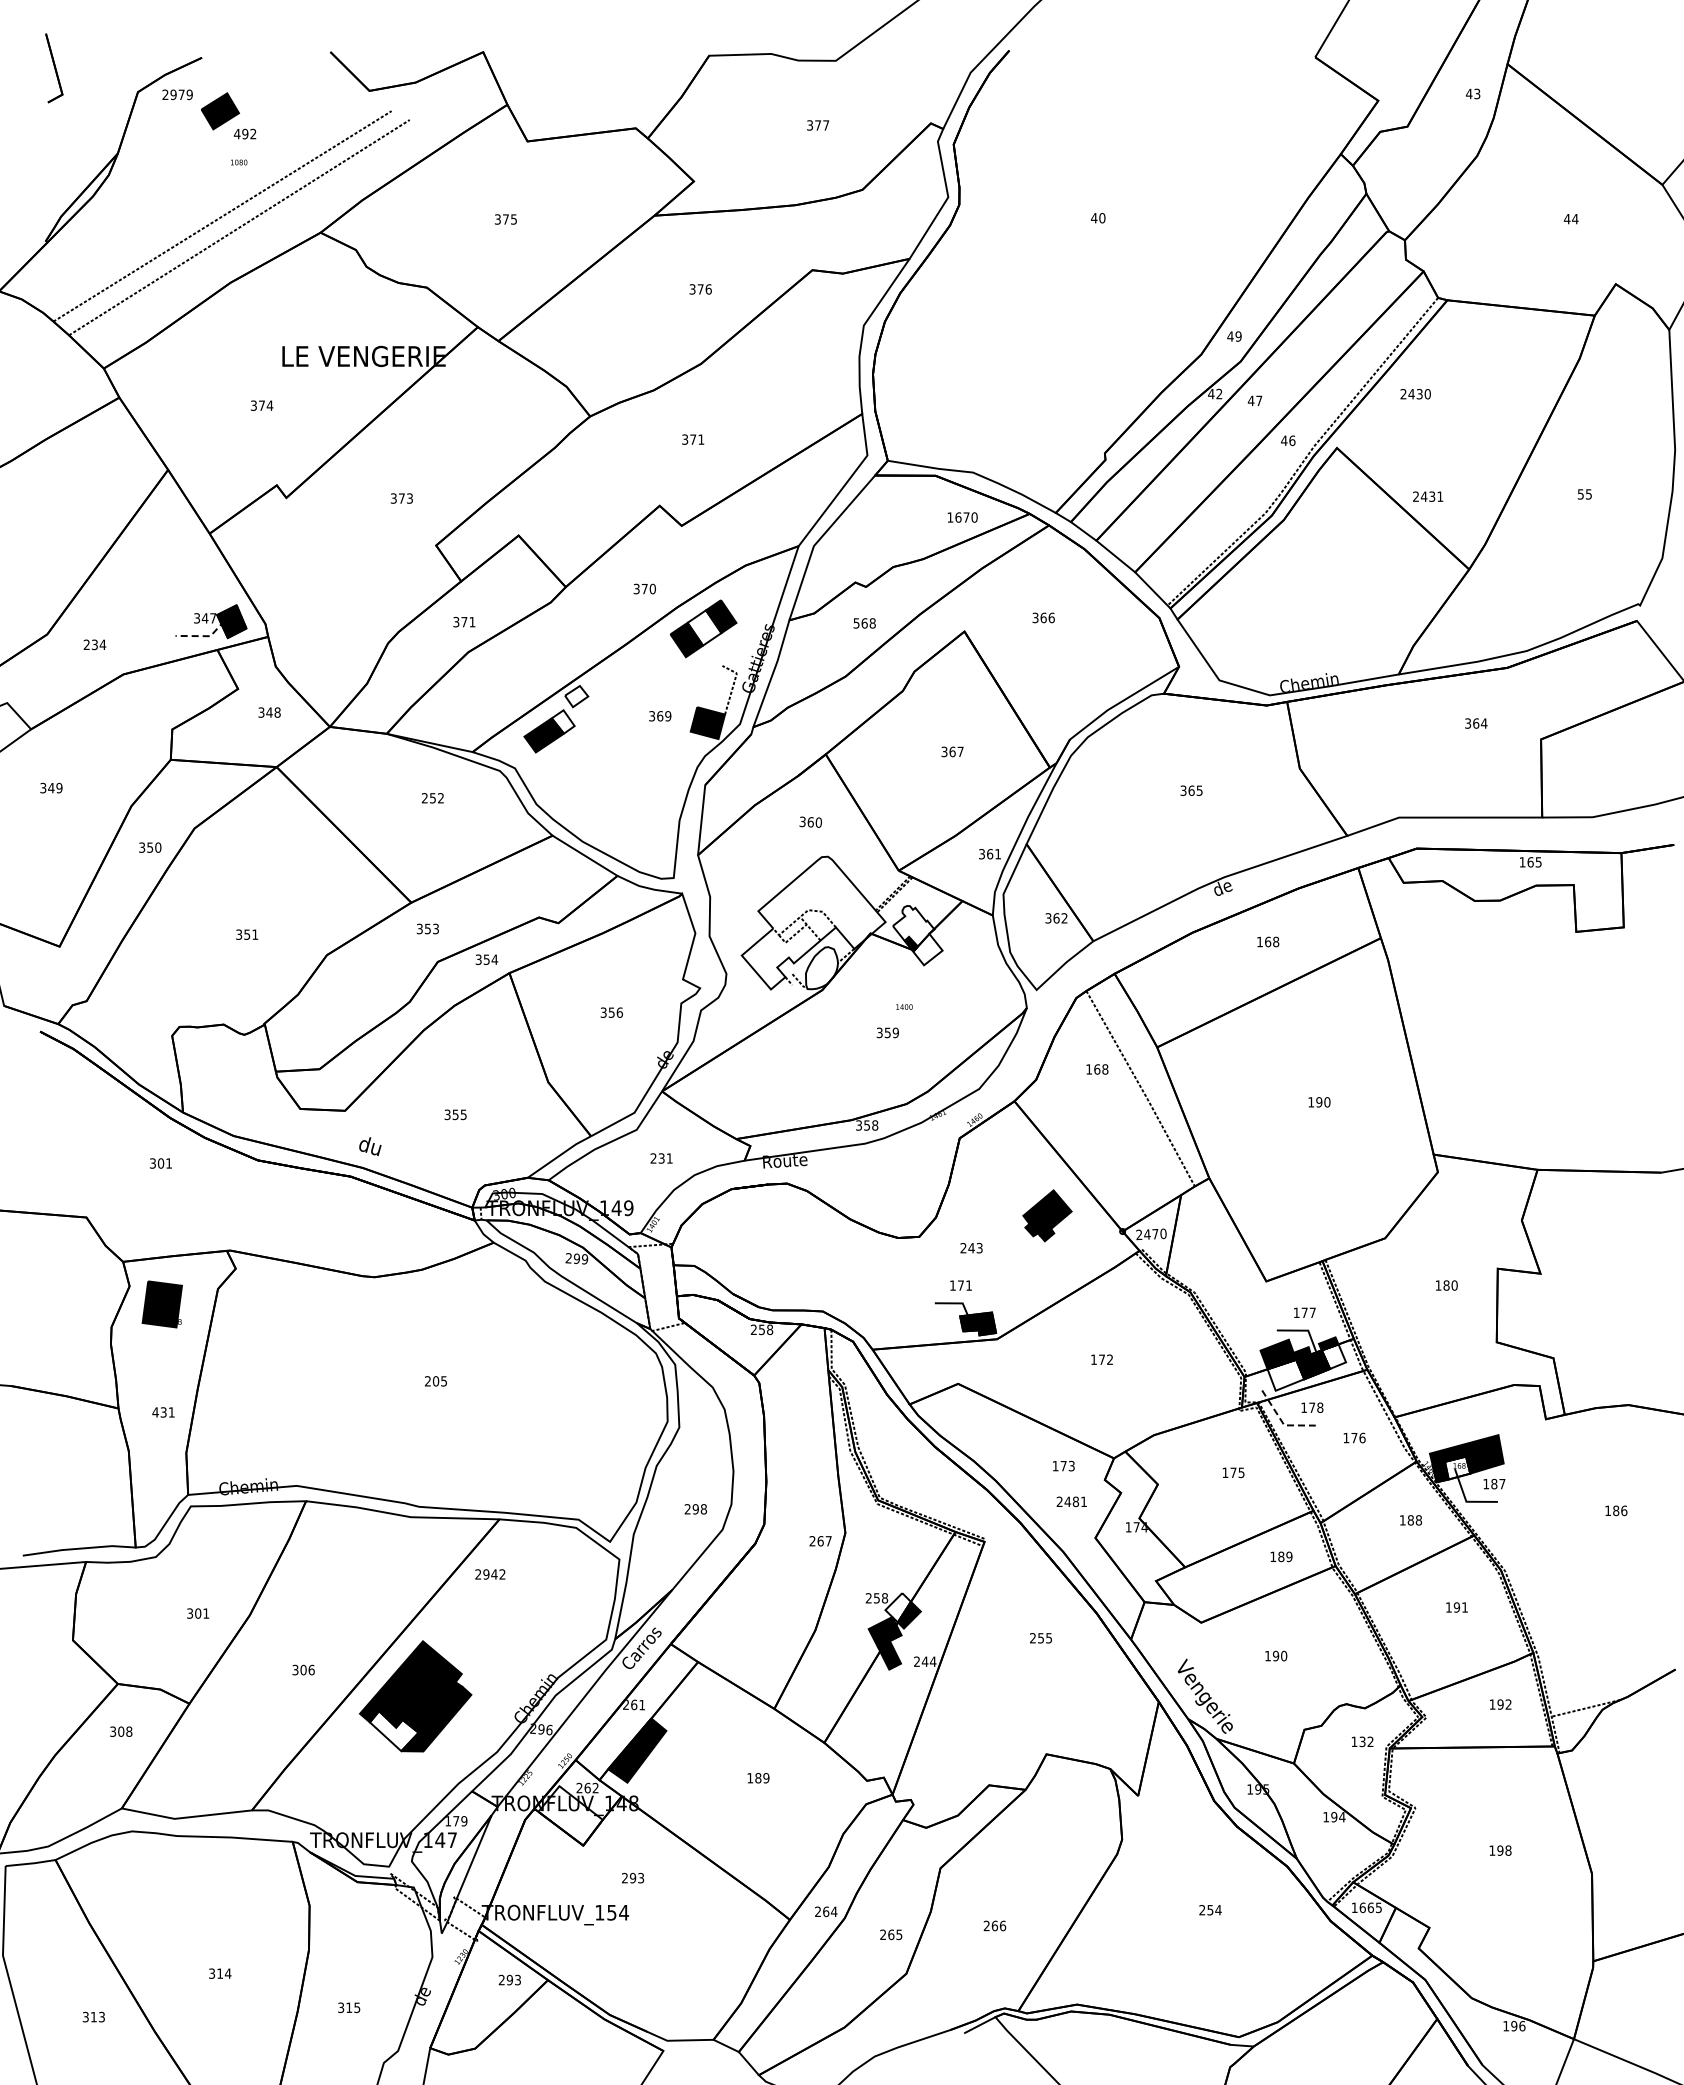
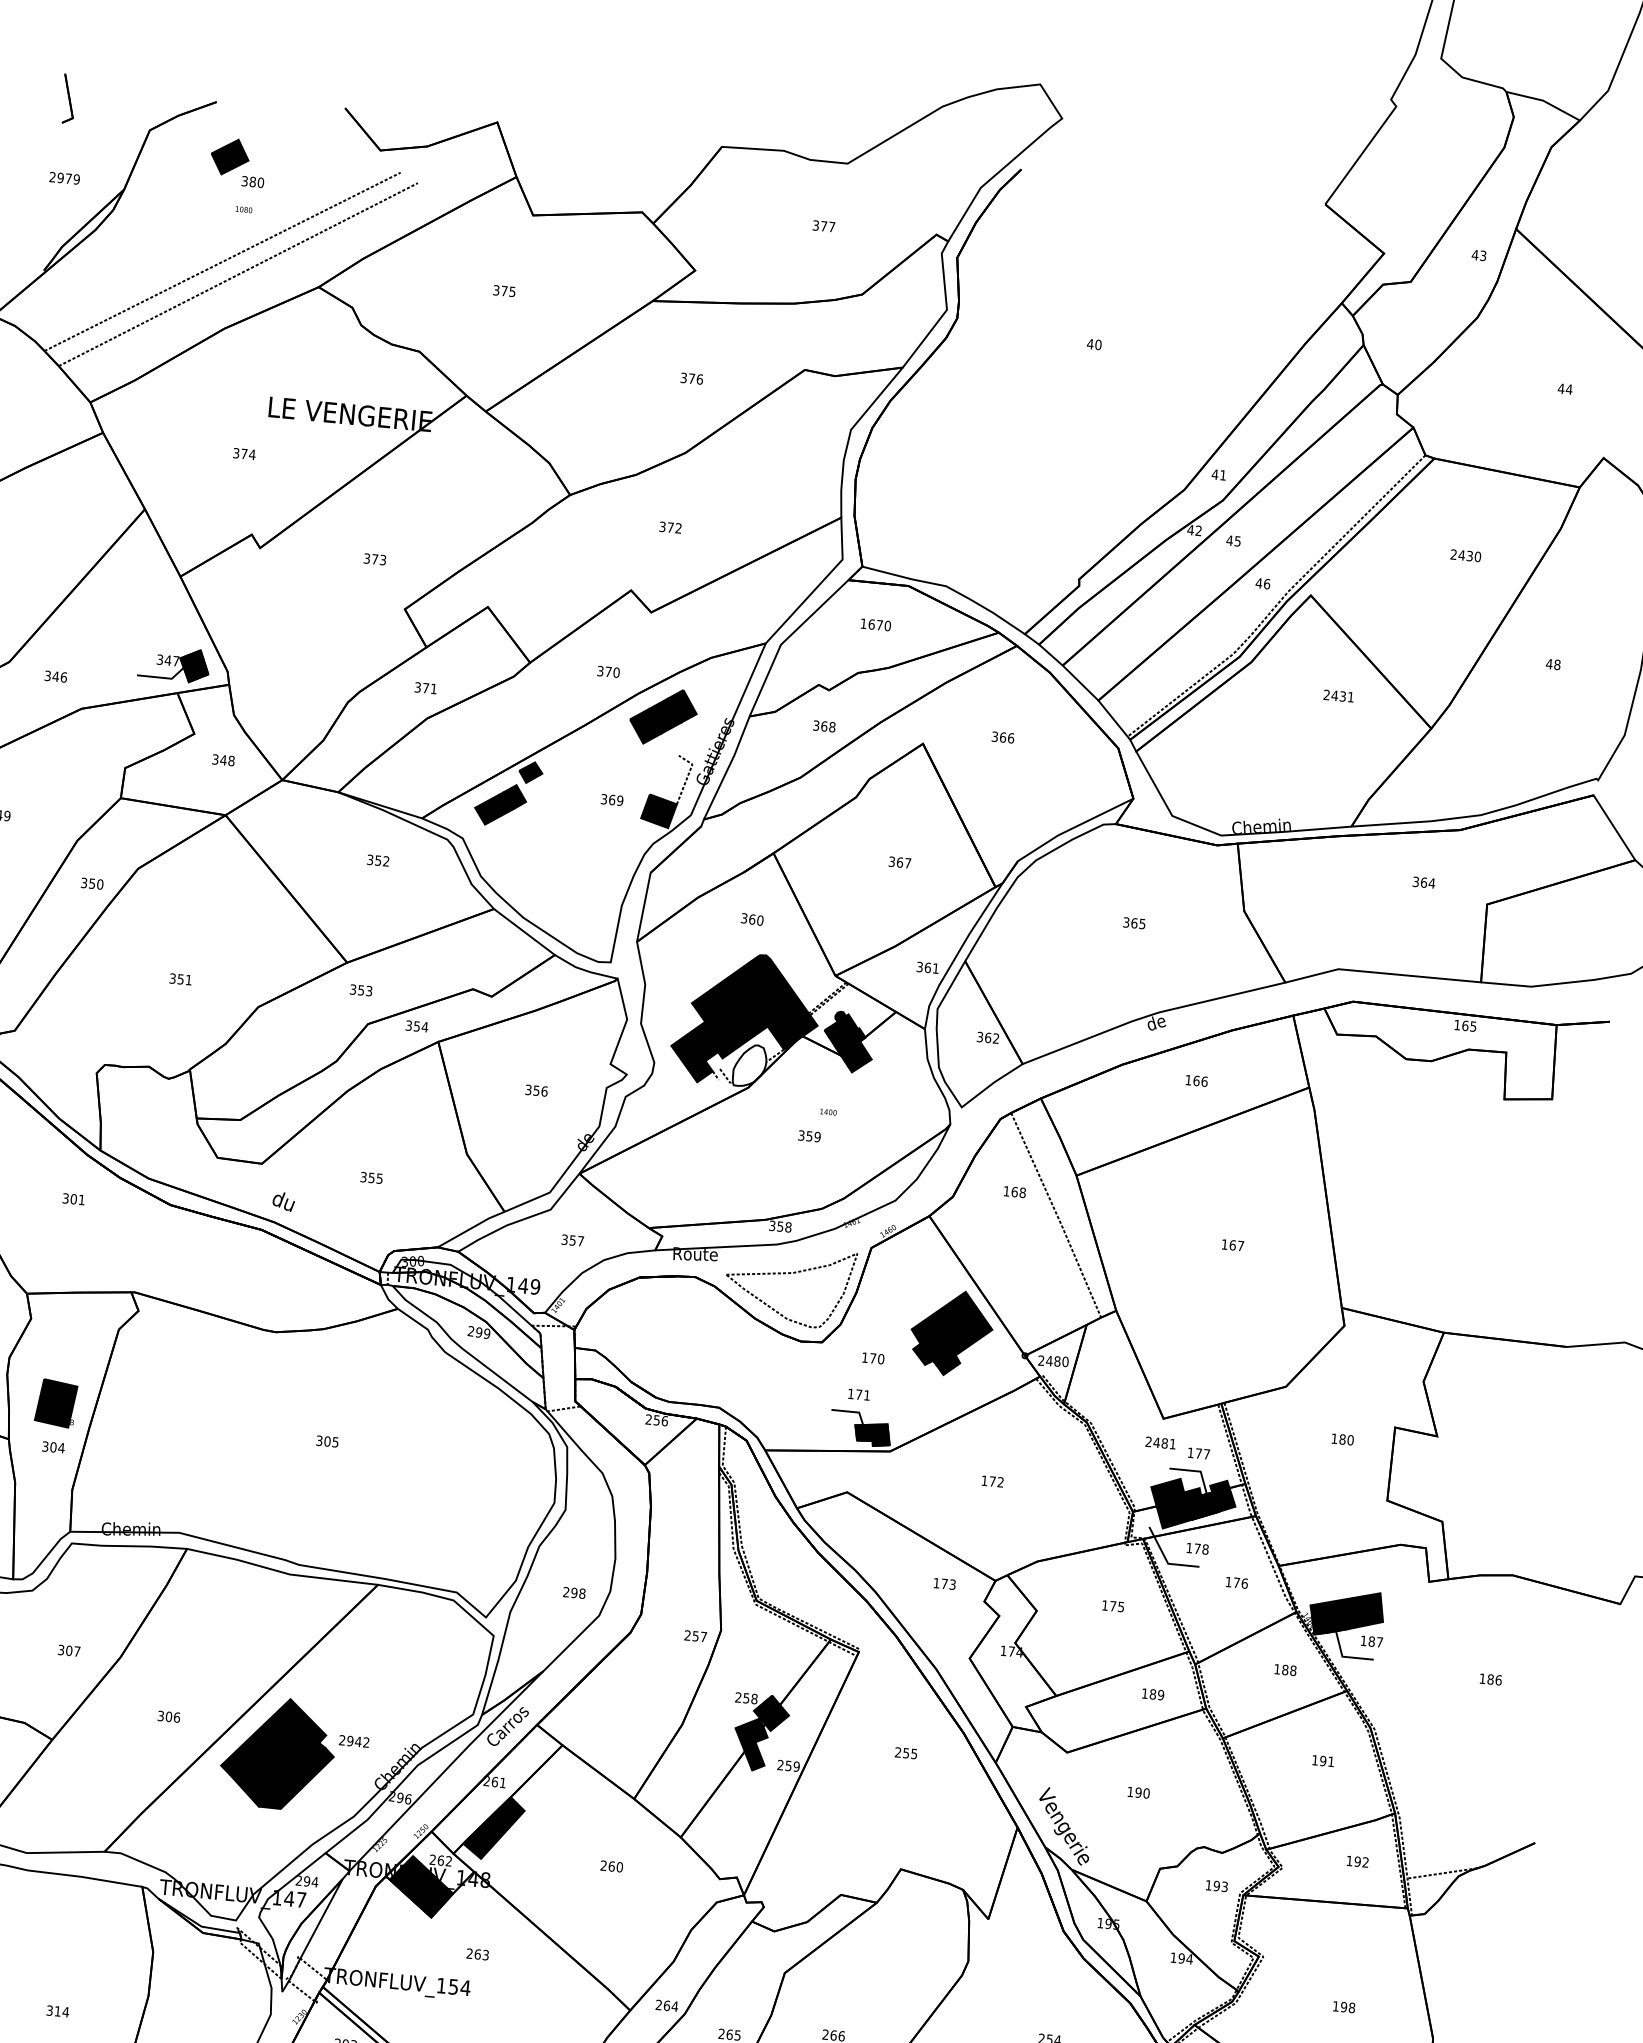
part: (54, 68) -> (68, 99), size x0.71
text: (177, 94) -> (64, 178), moved
text: (245, 133) -> (253, 181), 492 -> 380
text: (1238, 336) -> (1223, 475), 49 -> 41
text: (1415, 394) -> (1465, 556), moved
text: (1259, 401) -> (1237, 541), 47 -> 45
text: (700, 439) -> (677, 528), 371 -> 372
text: (1584, 494) -> (1553, 664), 55 -> 48
text: (1428, 496) -> (1339, 695), moved
text: (962, 517) -> (875, 624), moved
text: (856, 622) -> (816, 724), 568 -> 368
fill: (704, 627) -> (664, 715), added
line: (204, 636) -> (165, 678), dashed -> solid
text: (94, 644) -> (55, 676), 234 -> 346
fill: (576, 696) -> (530, 772), added
fill: (562, 721) -> (514, 796), added
text: (424, 798) -> (369, 860), 252 -> 352
fill: (813, 922) -> (745, 1019), added
fill: (917, 935) -> (848, 1042), added
text: (1276, 941) -> (1205, 1081), 168 -> 166
text: (1323, 1102) -> (1236, 1245), 190 -> 167
text: (661, 1158) -> (572, 1240), 231 -> 357
part: (882, 1171) -> (791, 1273), added
part: (1047, 1215) -> (951, 1332), size x1.67
text: (1155, 1234) -> (1057, 1361), 2470 -> 2480
text: (971, 1248) -> (872, 1358), 243 -> 170
part: (161, 1304) -> (55, 1403), moved
text: (770, 1329) -> (665, 1420), 258 -> 256
fill: (1333, 1356) -> (1223, 1499), added
fill: (1285, 1374) -> (1174, 1513), added
text: (427, 1381) -> (319, 1440), 205 -> 305
text: (163, 1412) -> (53, 1447), 431 -> 304
line: (1281, 1421) -> (1165, 1559), dashed -> solid
fill: (1457, 1467) -> (1336, 1621), added
text: (1071, 1501) -> (1160, 1442), moved
text: (820, 1541) -> (695, 1636), 267 -> 257
text: (490, 1574) -> (354, 1741), moved
fill: (898, 1607) -> (767, 1709), added
text: (206, 1613) -> (77, 1651), 301 -> 307
text: (928, 1661) -> (792, 1766), 244 -> 259
fill: (393, 1731) -> (252, 1786), added
text: (1366, 1741) -> (1220, 1886), 132 -> 193
text: (758, 1778) -> (611, 1866), 189 -> 260
fill: (570, 1815) -> (421, 1886), added
text: (456, 1821) -> (307, 1881), 179 -> 294
text: (632, 1878) -> (477, 1954), 293 -> 263

